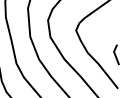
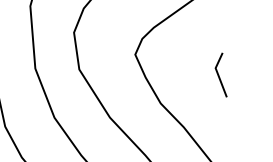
line: (116, 54) -> (221, 74), moved

